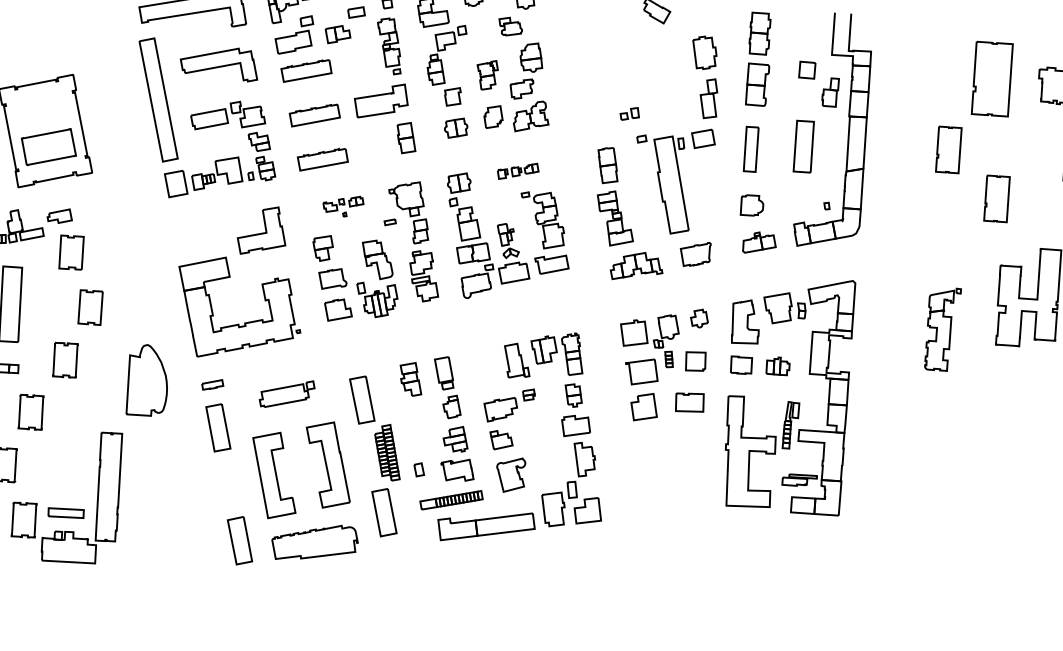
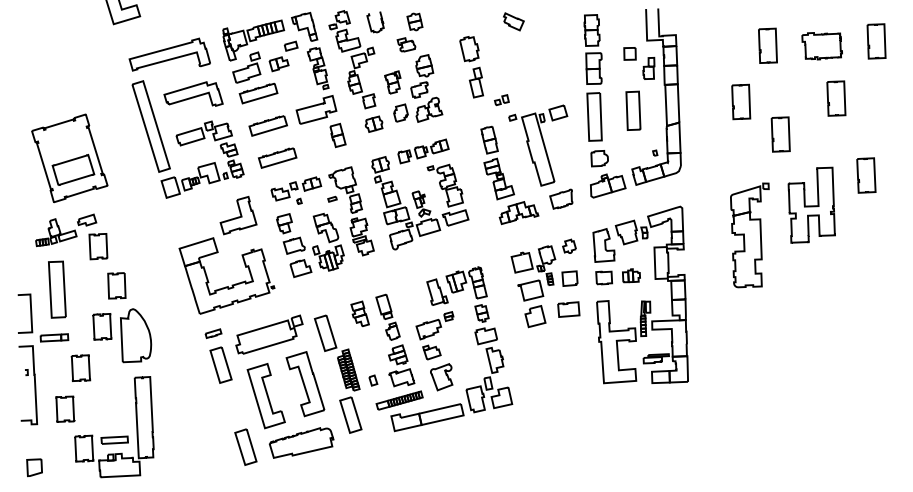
part: (704, 77) -> (471, 67), moved
part: (991, 78) -> (767, 45), size x0.62
part: (751, 148) -> (594, 116), size x1.43
part: (518, 171) -> (423, 151), size x1.67
part: (343, 205) -> (296, 190), size x1.67
part: (760, 242) -> (608, 185), size x1.43
part: (941, 329) -> (749, 235), size x1.67
part: (148, 380) -> (136, 335), moved
part: (287, 393) -> (269, 334), size x1.67

